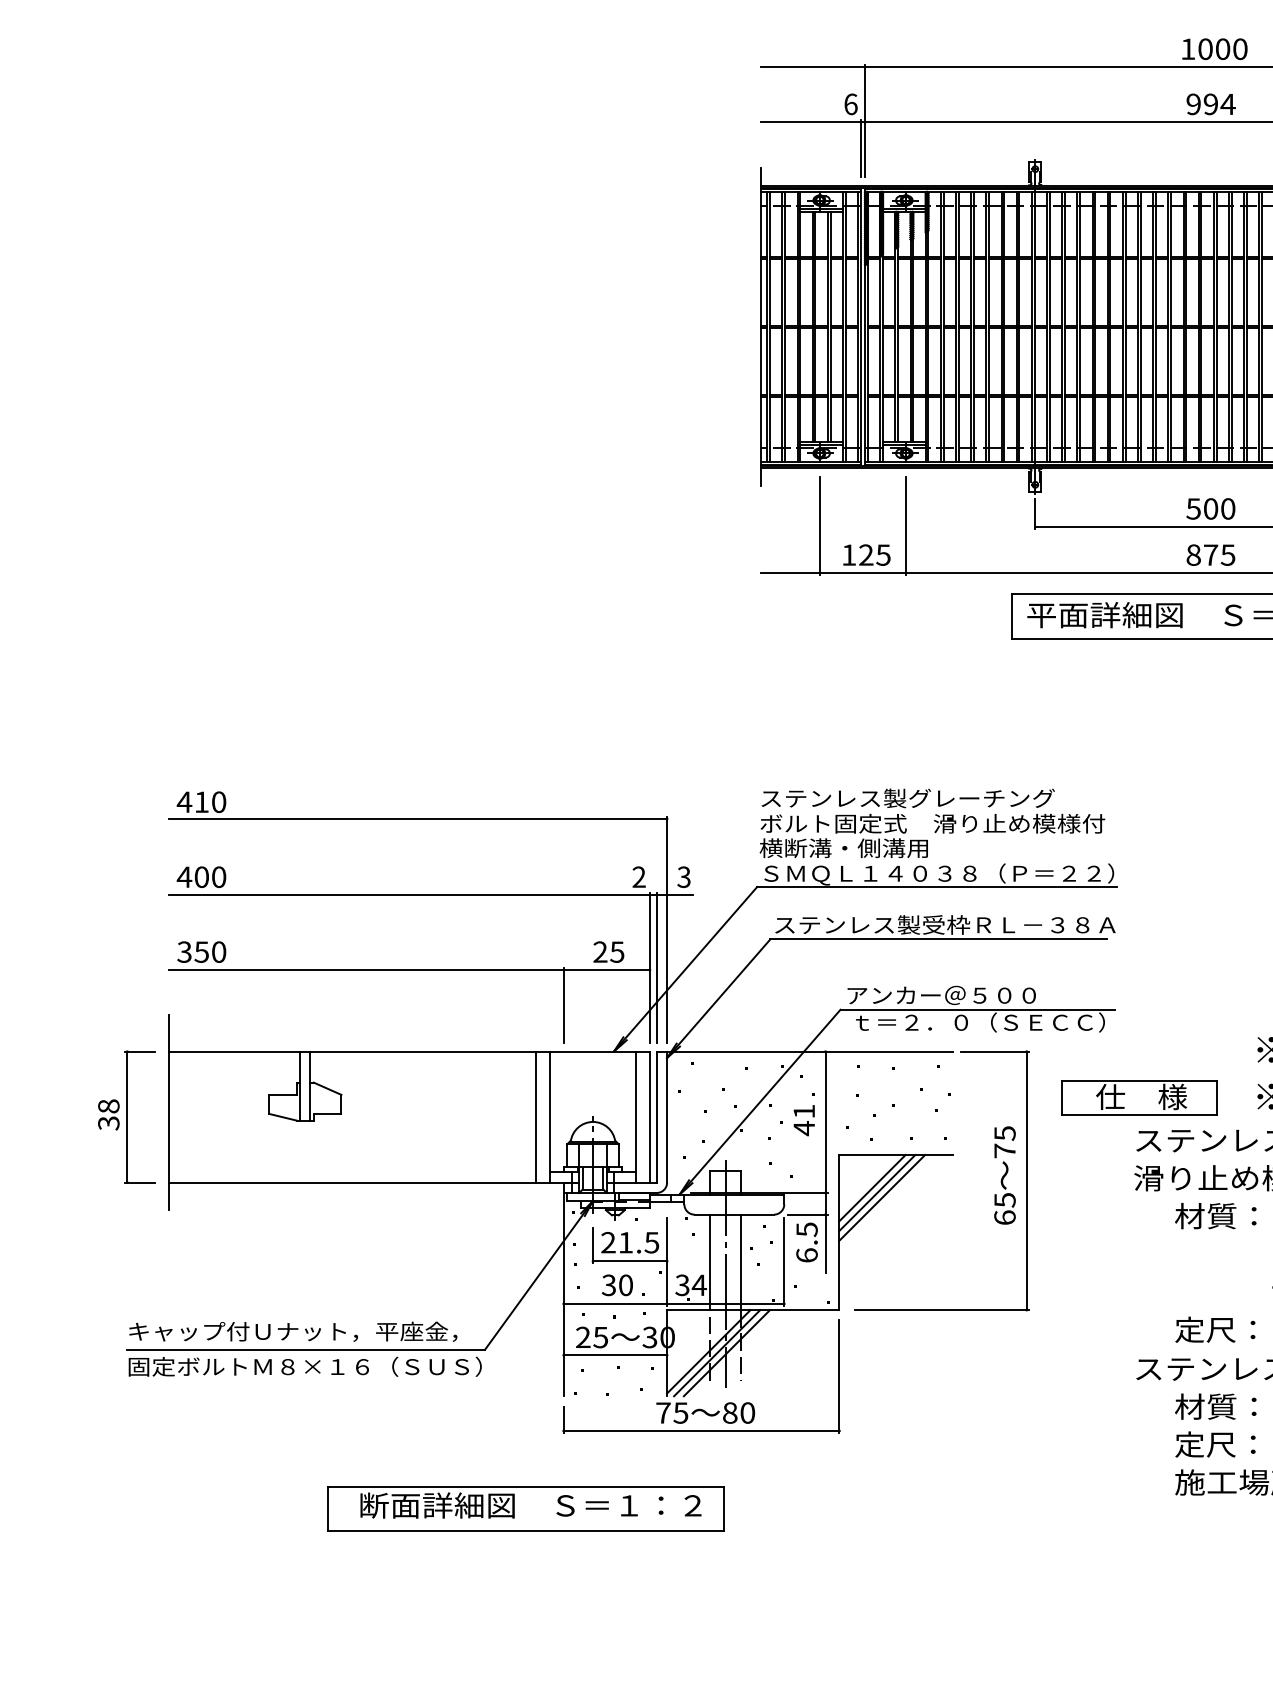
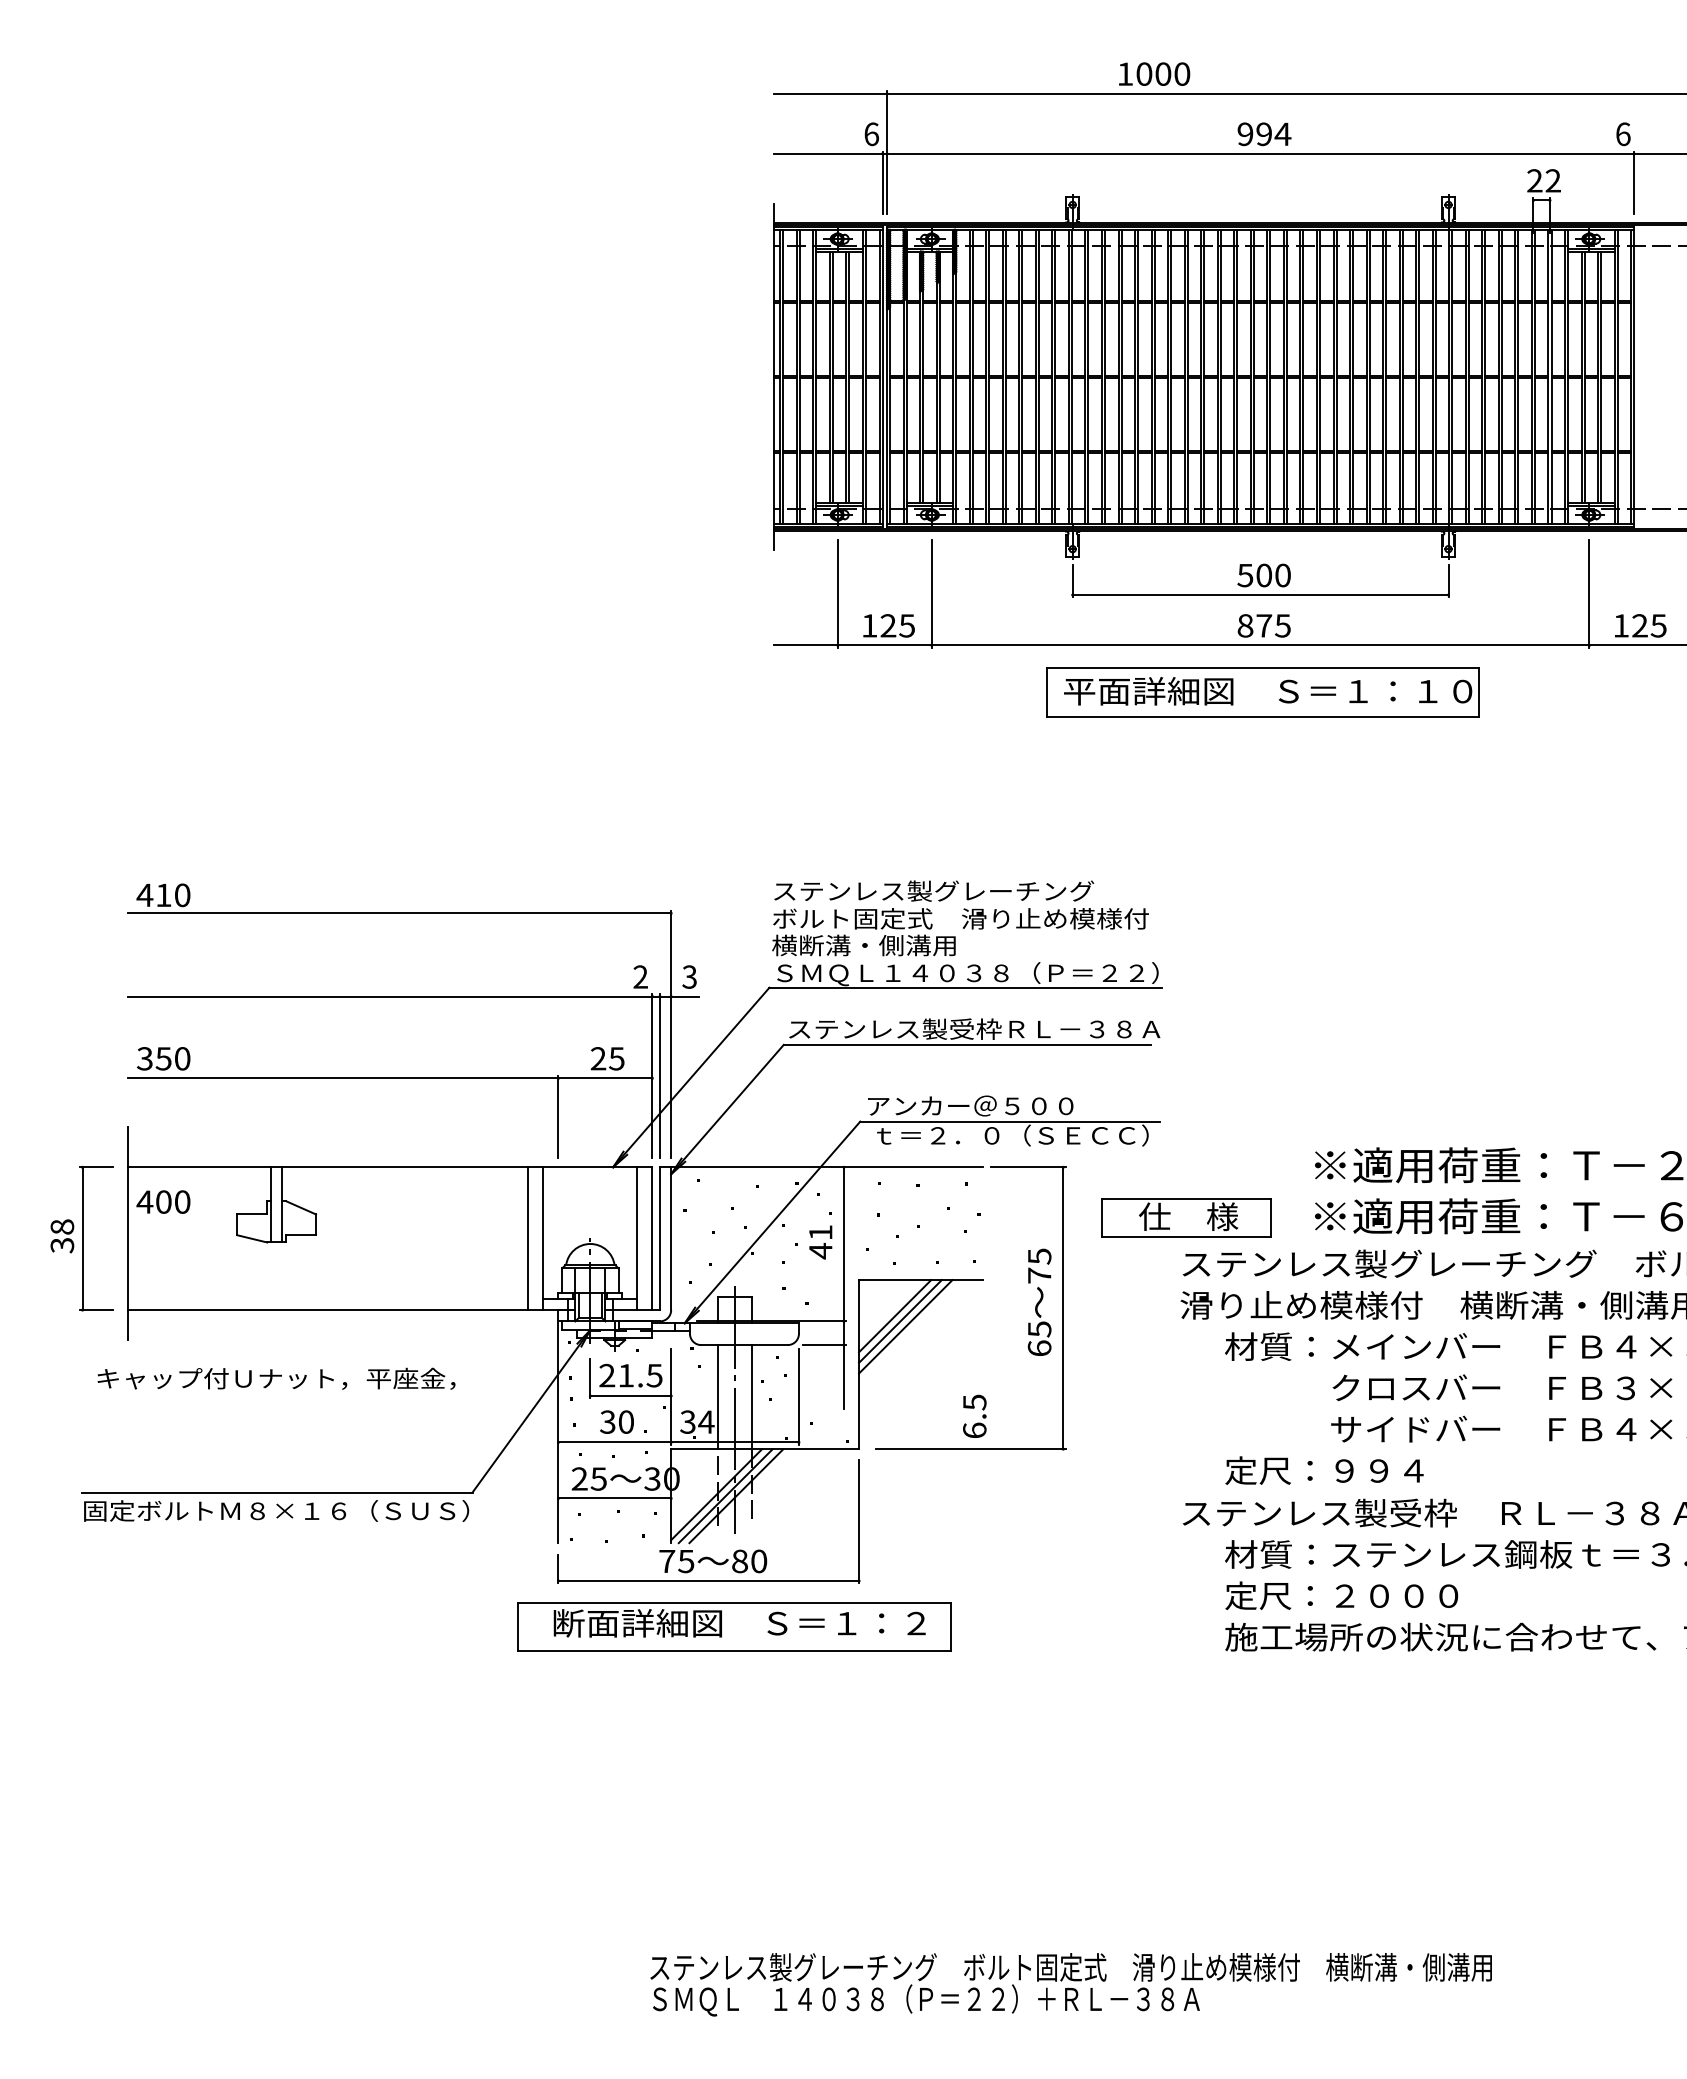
text: (1214, 48) -> (1154, 73), moved
text: (201, 876) -> (163, 1201), moved
text: (806, 1241) -> (974, 1415), moved
text: (293, 1331) -> (276, 1378), moved
part: (526, 1508) -> (734, 1626), moved

